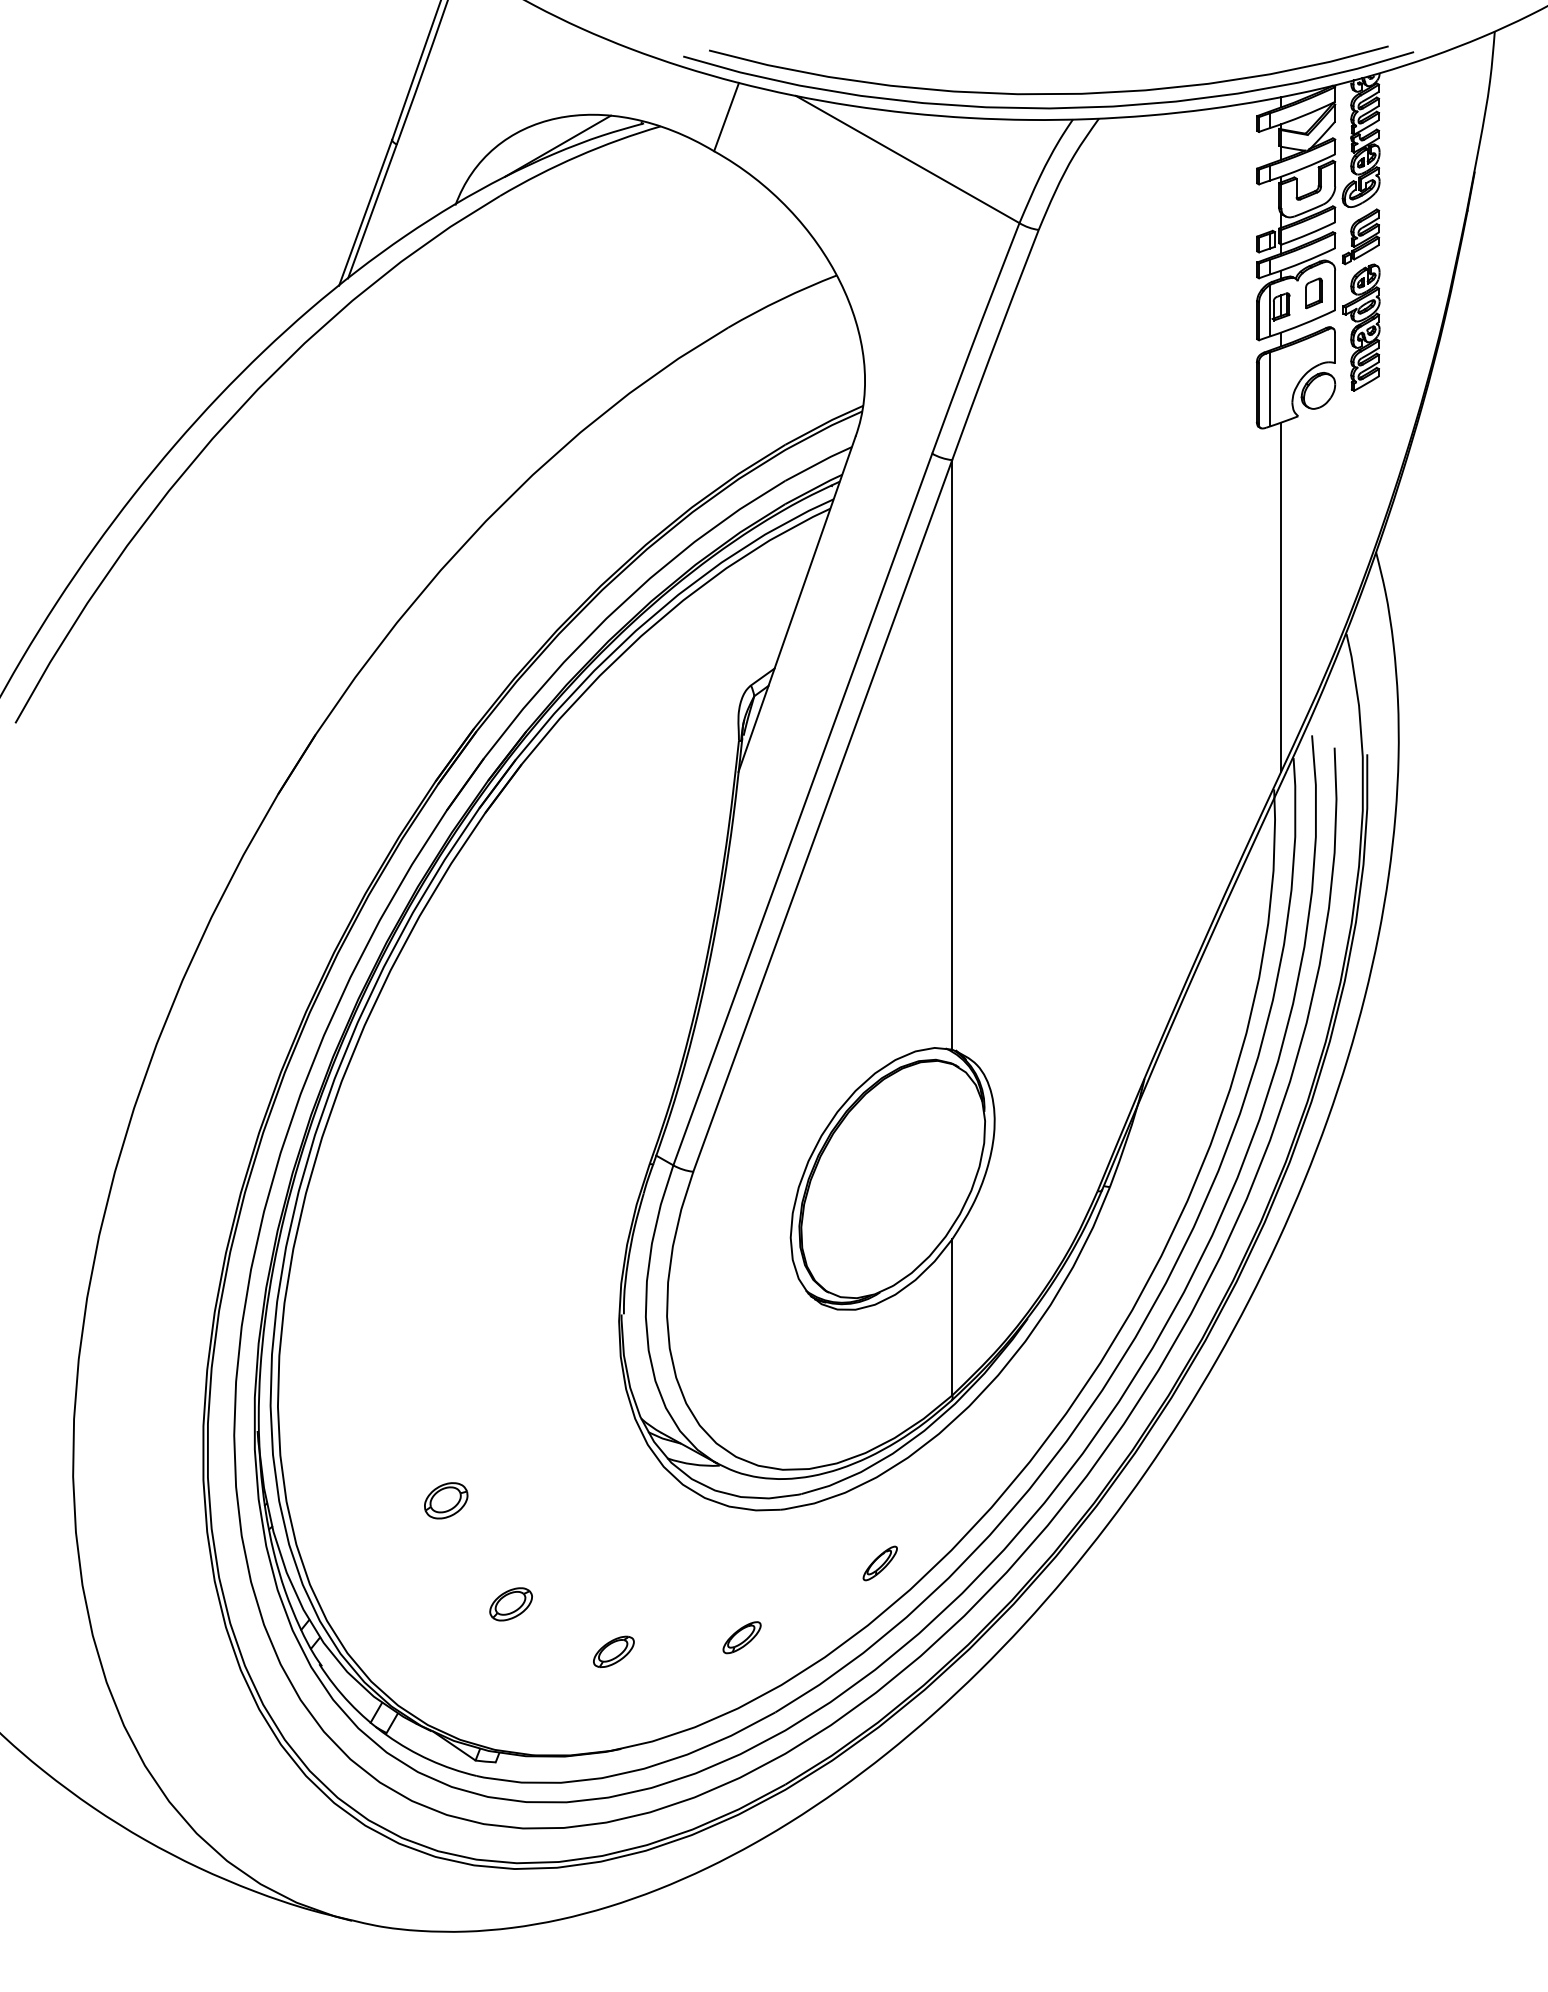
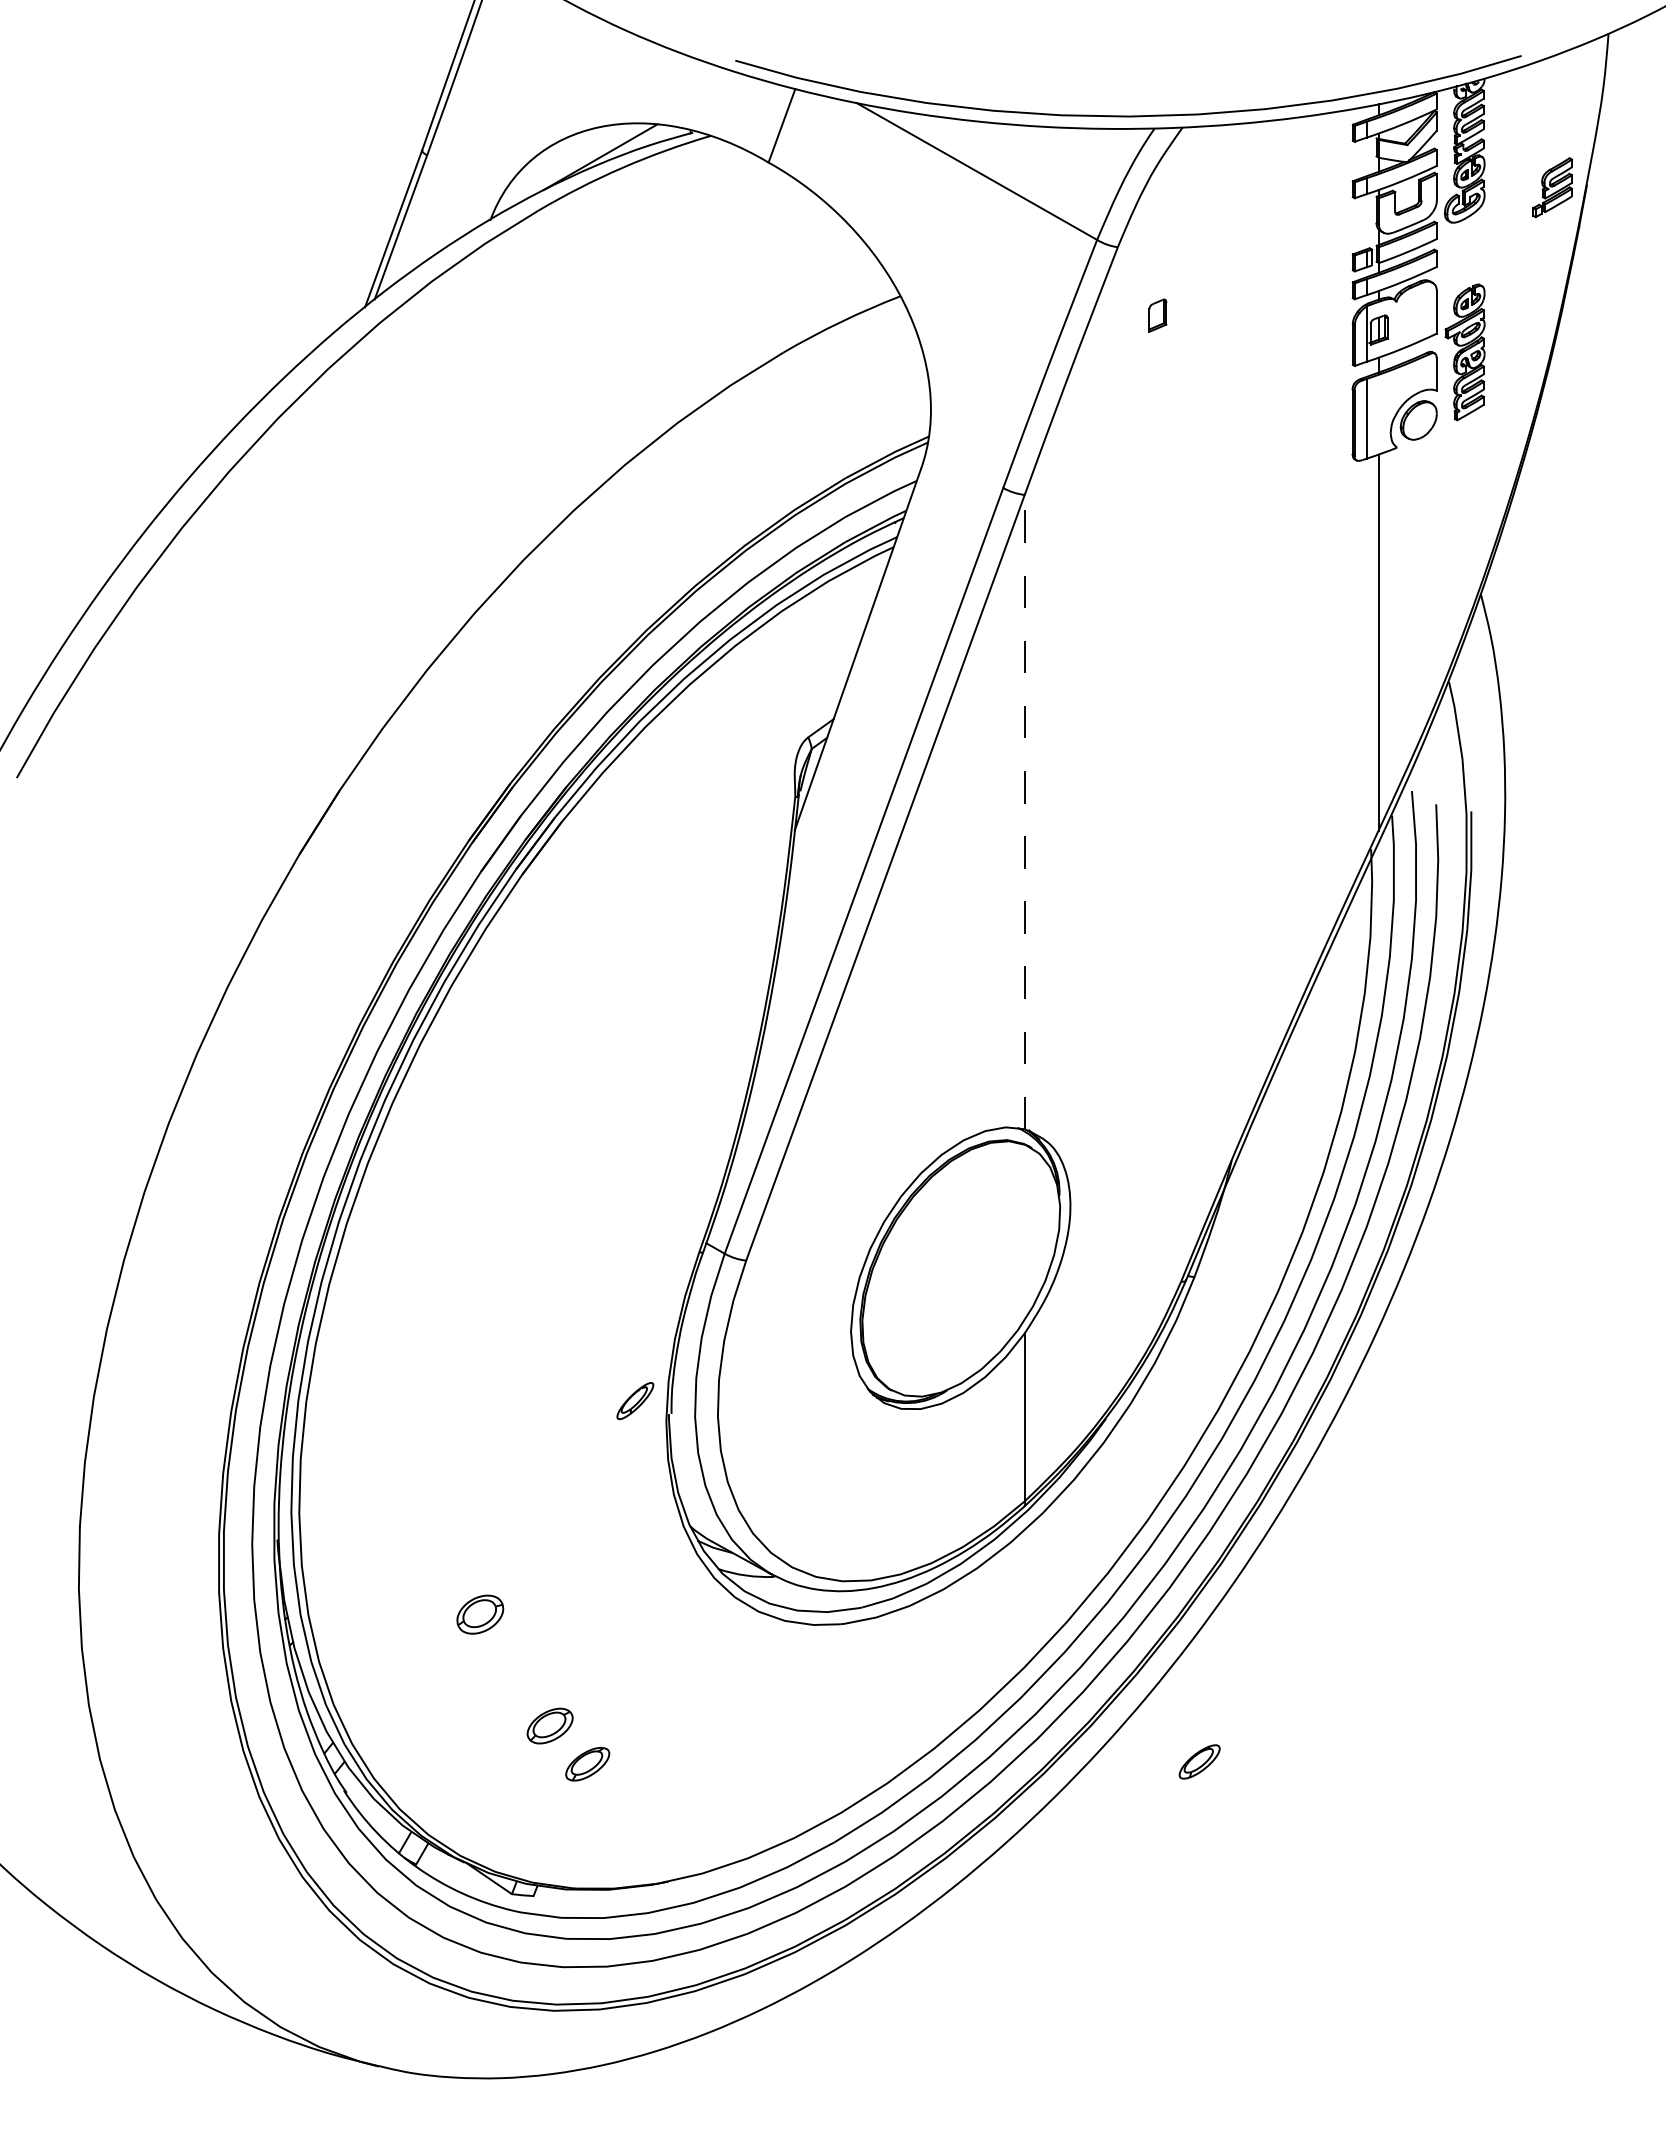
curve: (1048, 93) -> (1128, 100), removed
part: (1360, 236) -> (1552, 187), moved
part: (1313, 293) -> (1157, 315), moved
line: (951, 754) -> (1024, 811), solid -> dashed
part: (880, 1563) -> (635, 1401), moved
part: (741, 1637) -> (1199, 1761), moved
part: (613, 1652) -> (587, 1764), moved

